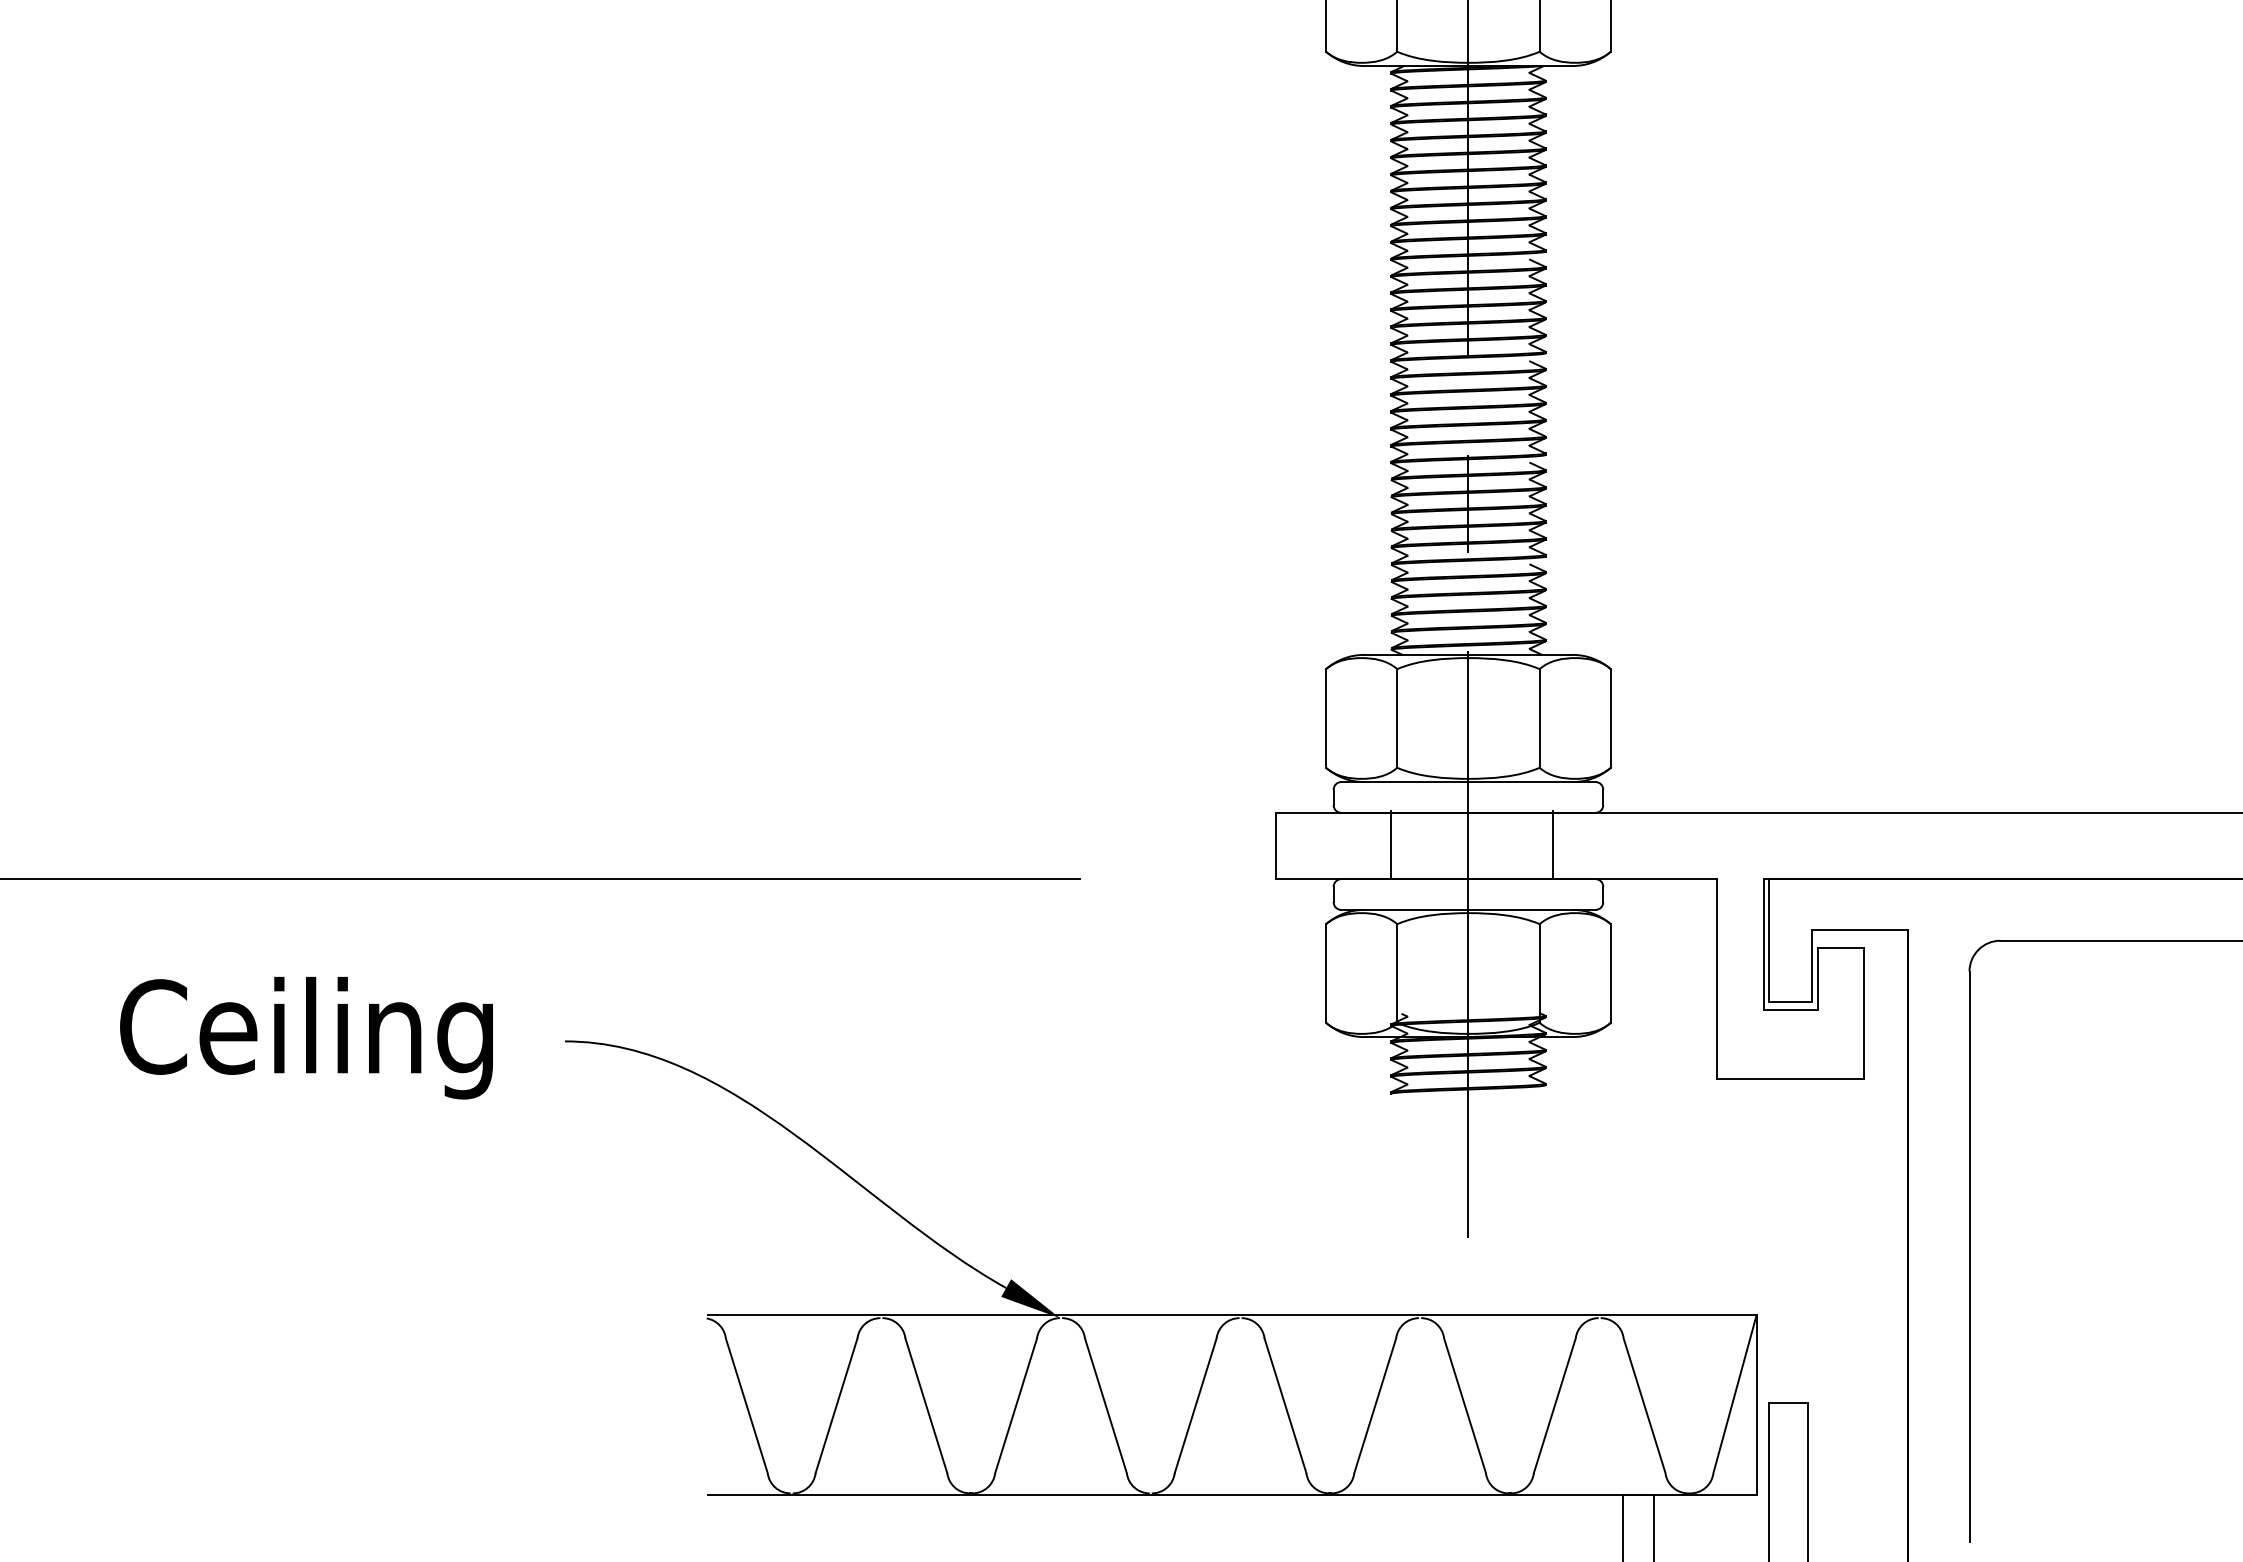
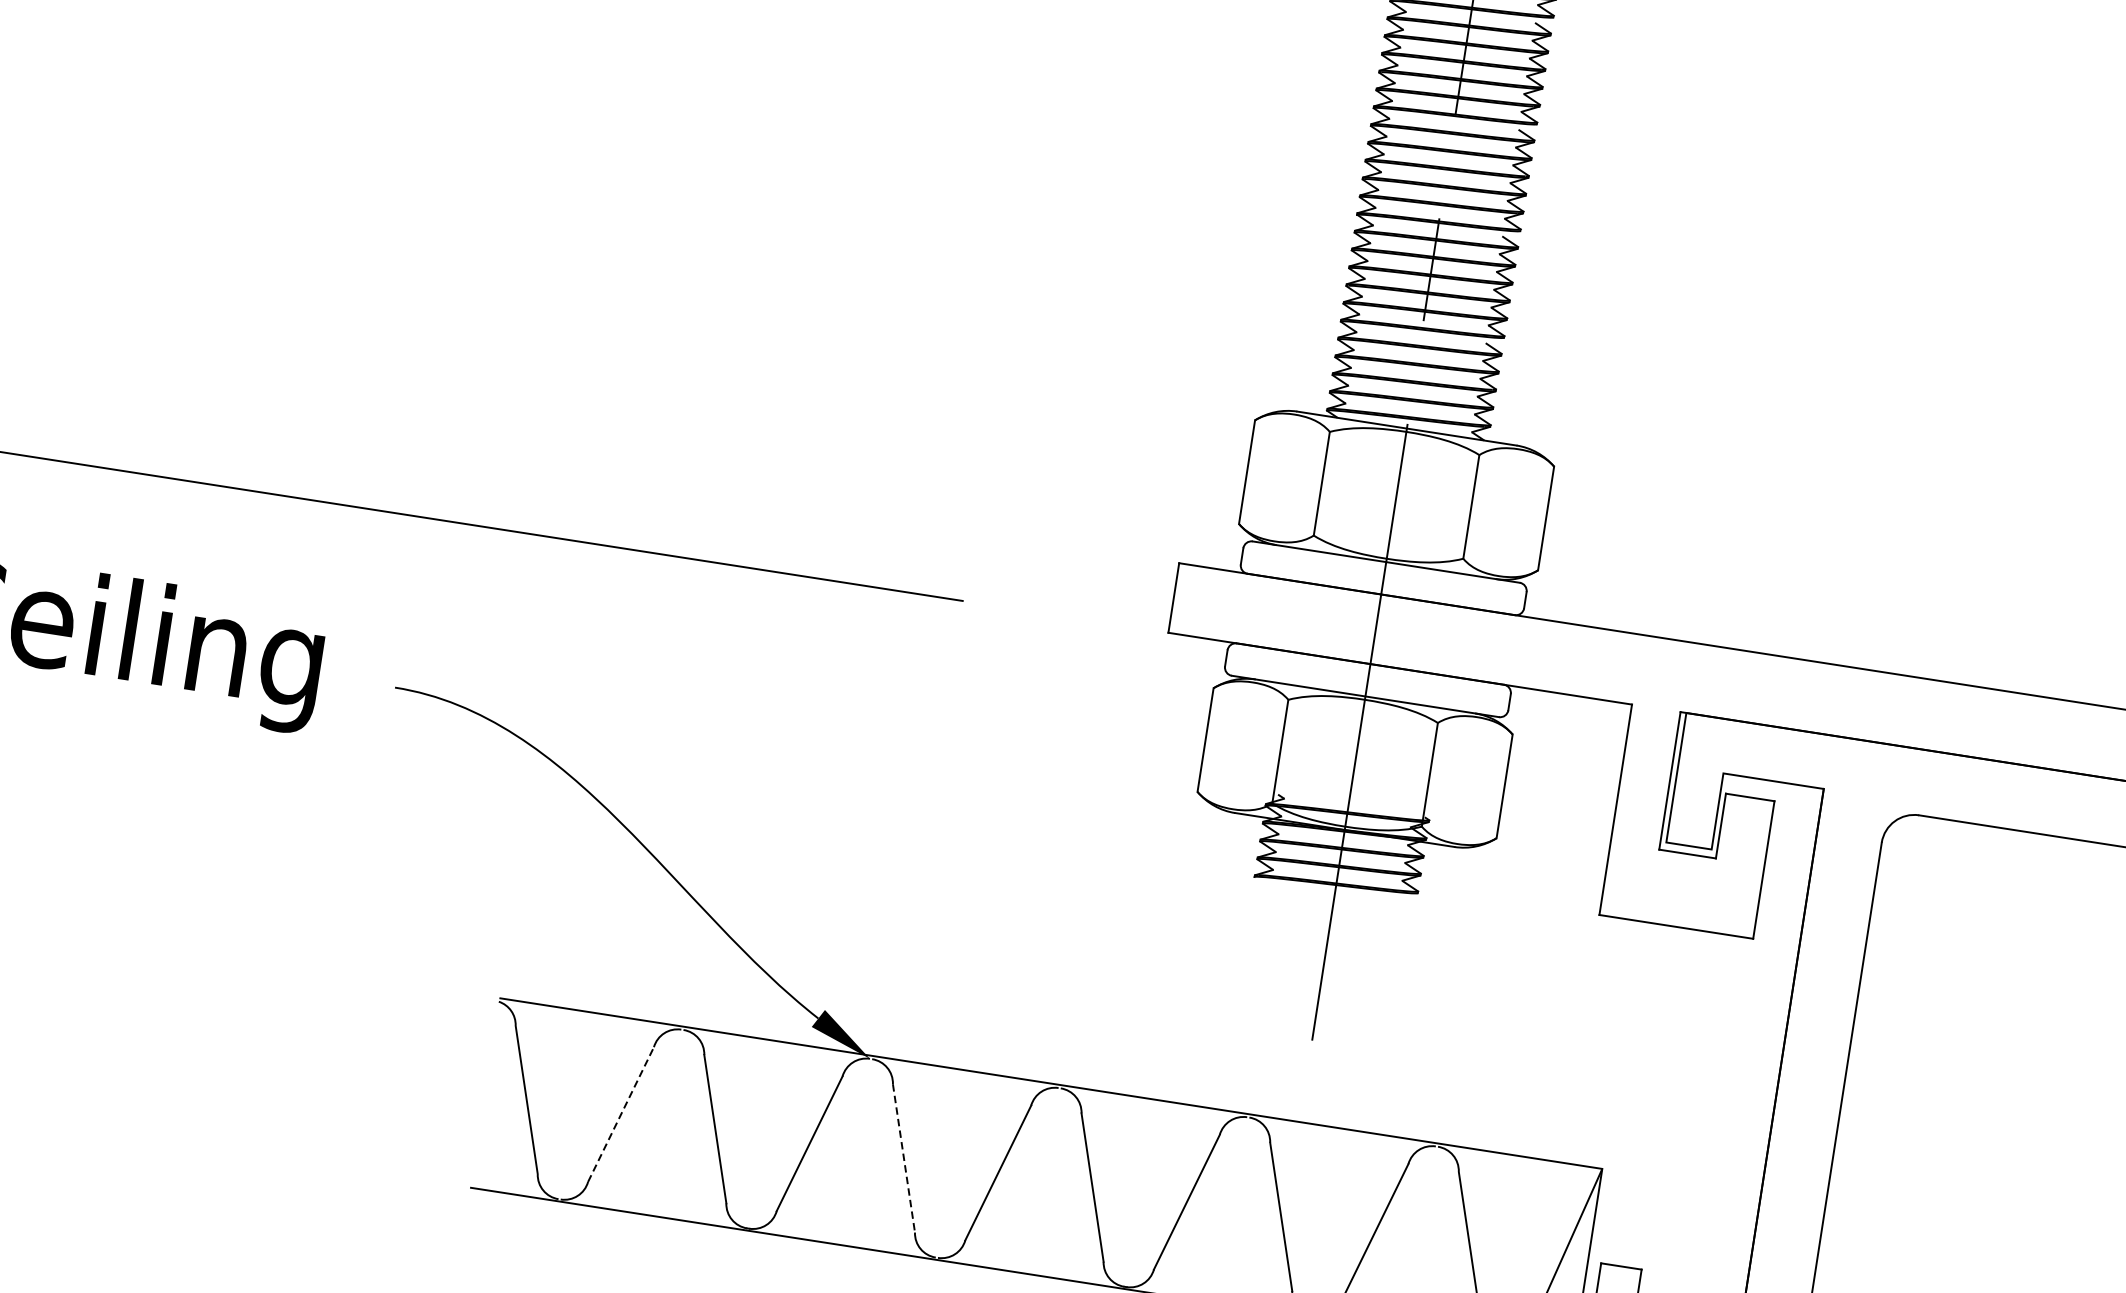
line: (1391, 844) -> (1295, 615), removed
line: (1553, 844) -> (1465, 641), removed
line: (836, 1405) -> (620, 1114), solid -> dashed
line: (1105, 1405) -> (903, 1158), solid -> dashed

